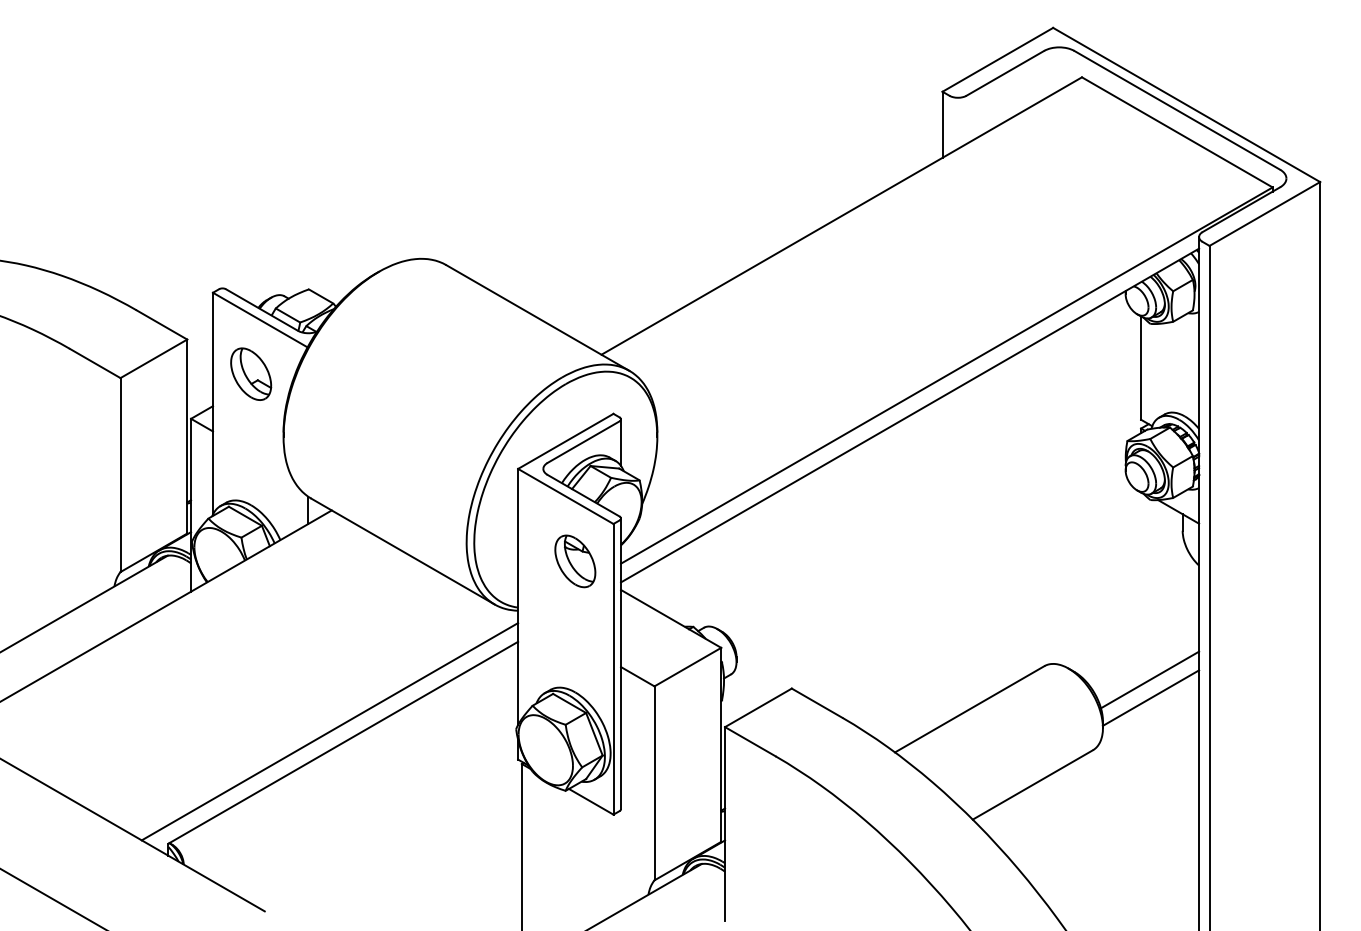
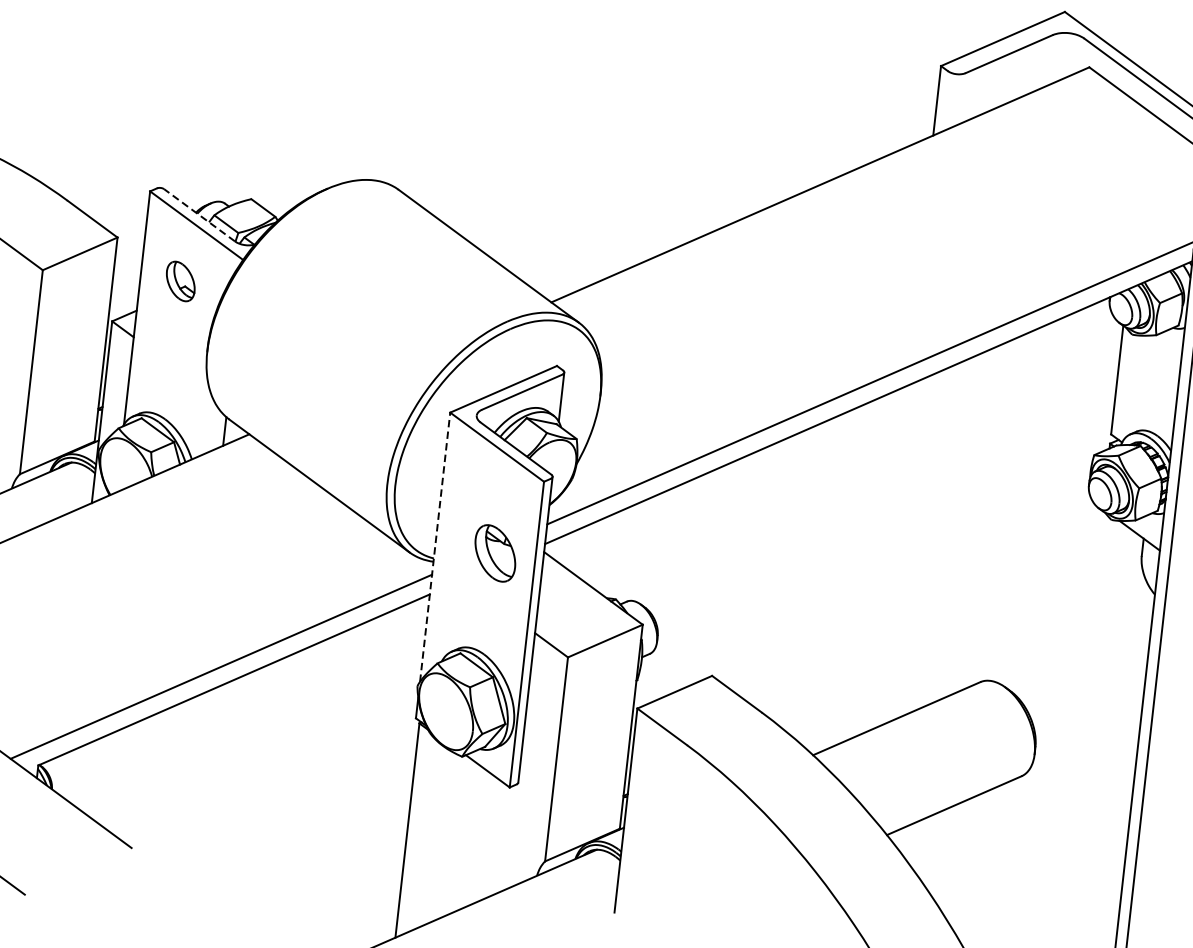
line: (261, 310) -> (199, 215), solid -> dashed
part: (251, 373) -> (181, 280), size x0.7
part: (575, 561) -> (495, 553), moved
line: (518, 596) -> (435, 546), solid -> dashed
line: (1149, 679) -> (1089, 708), removed
line: (1150, 697) -> (1088, 727), removed

